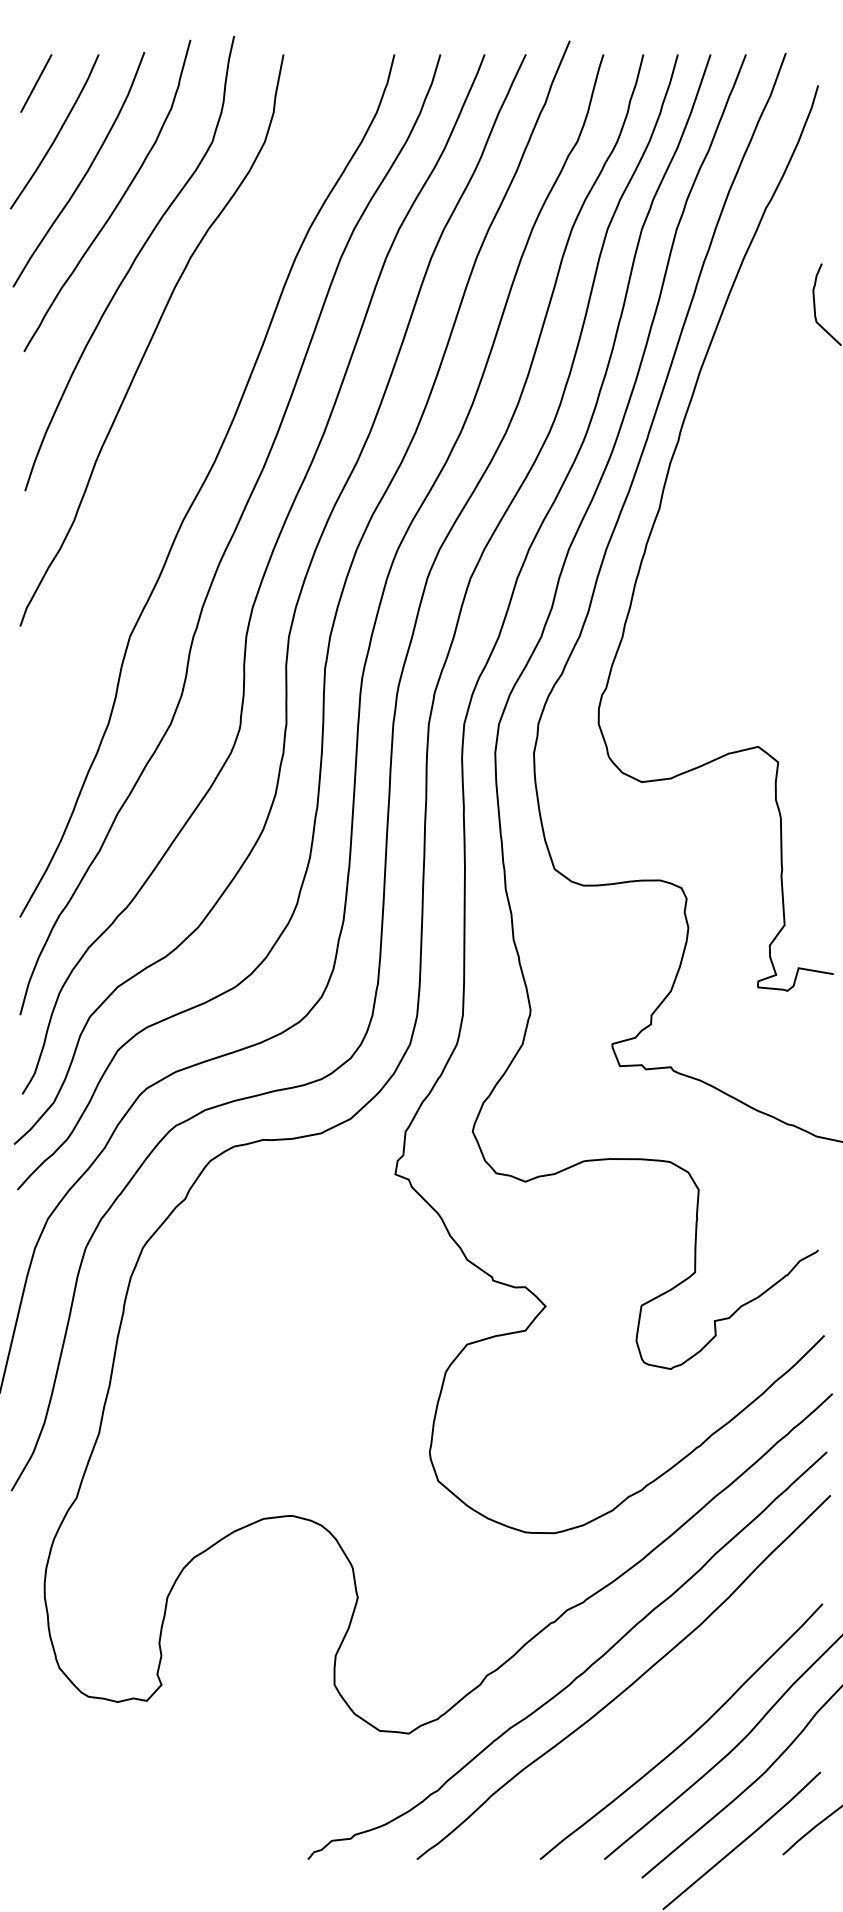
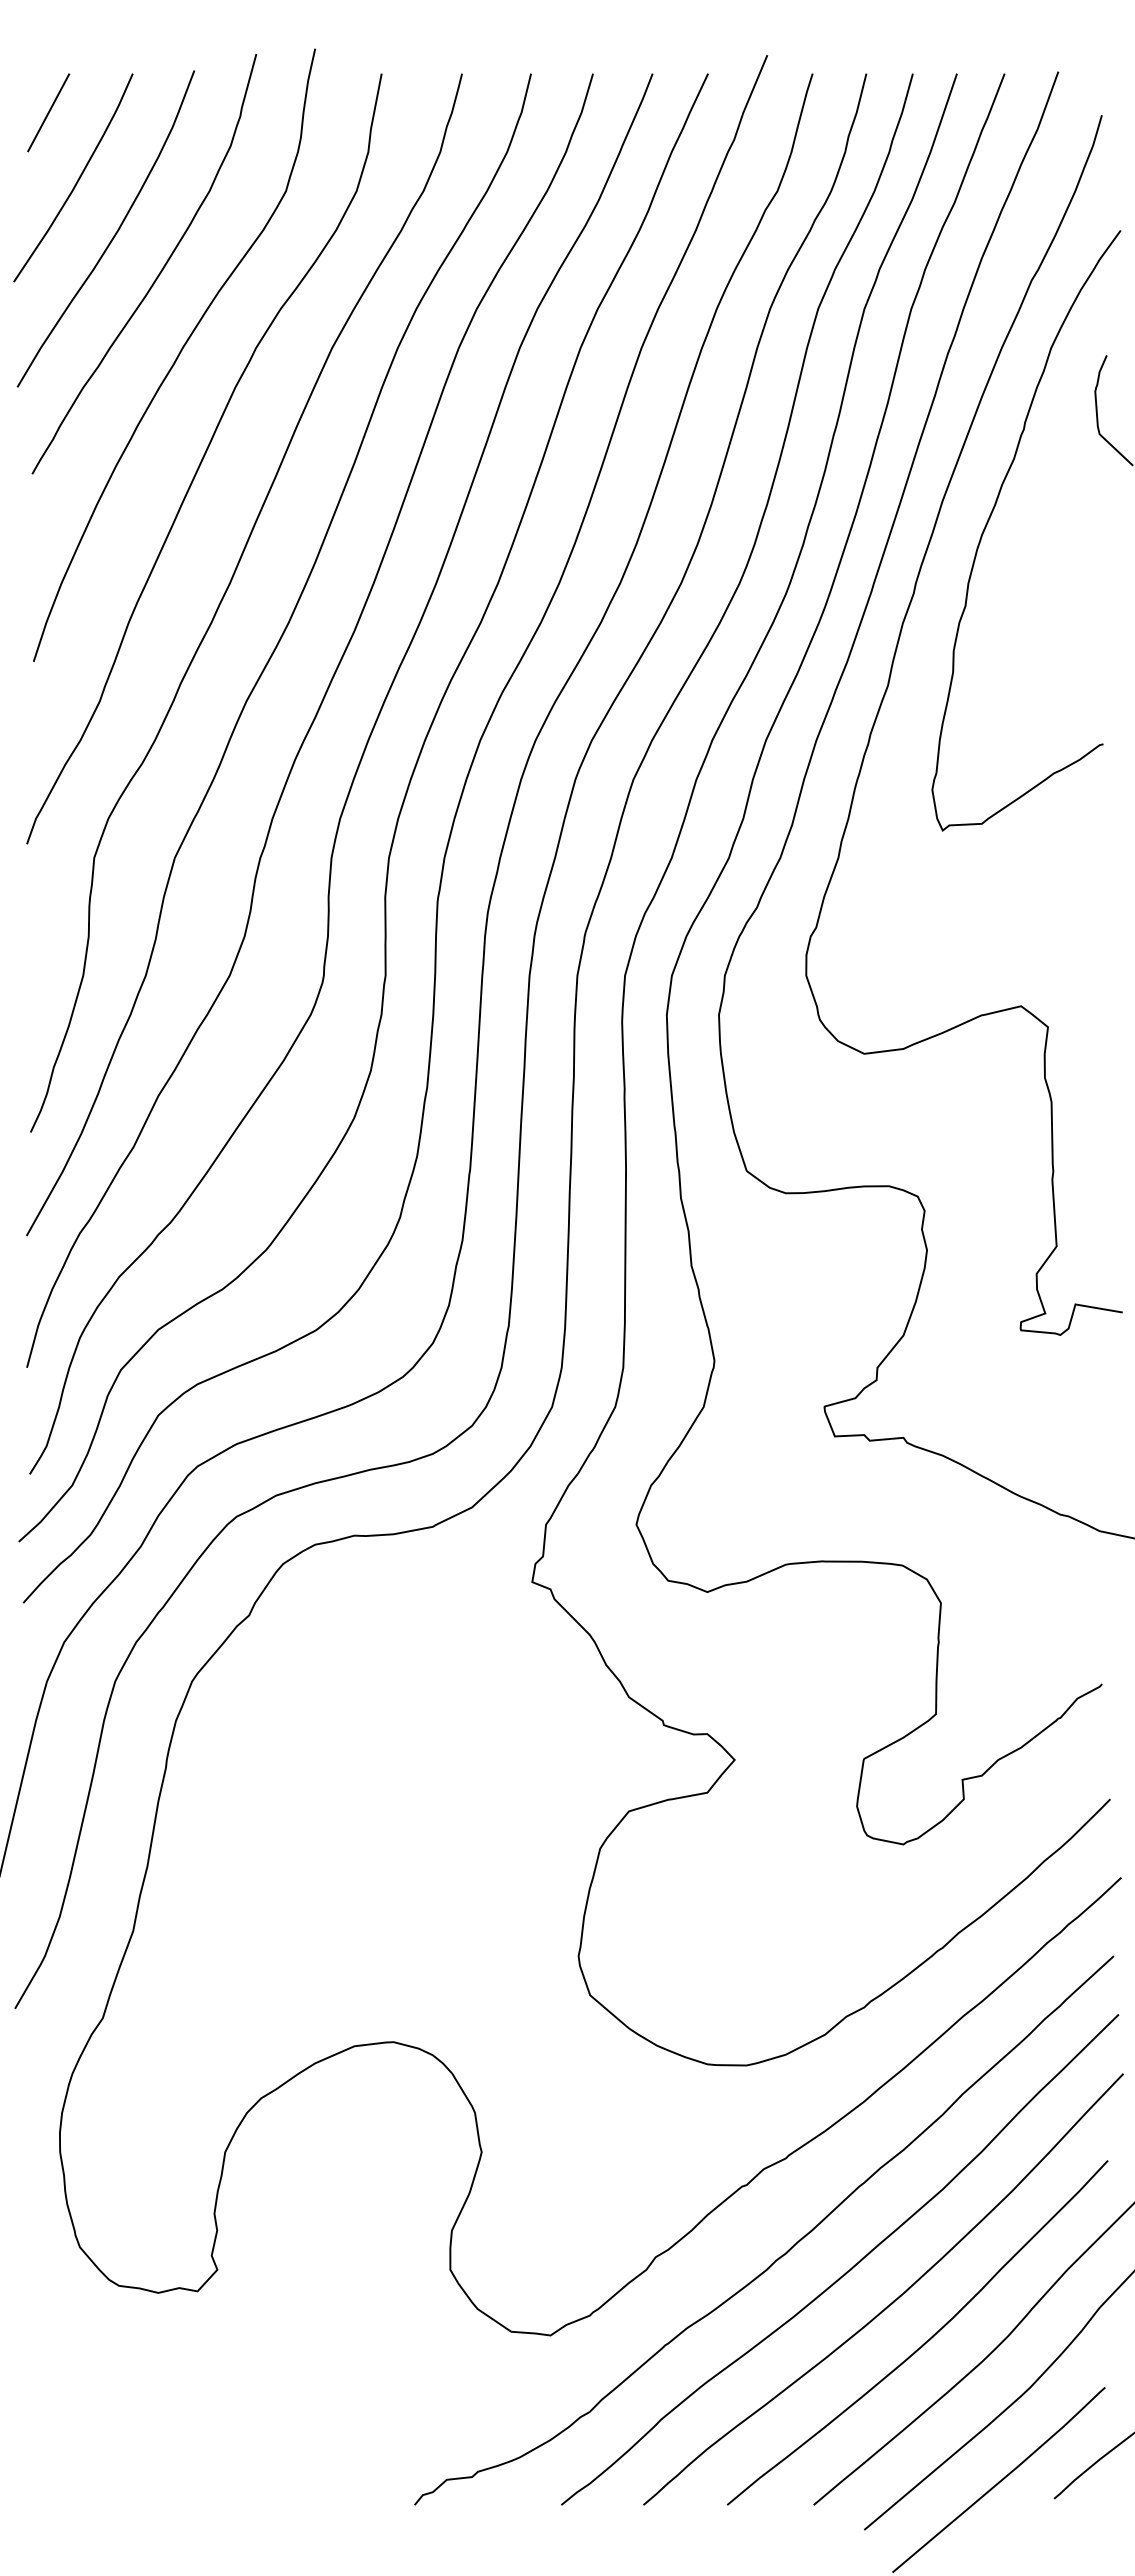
curve: (736, 383) -> (991, 516), added
curve: (168, 440) -> (226, 593), added
curve: (664, 1706) -> (894, 2299), added

